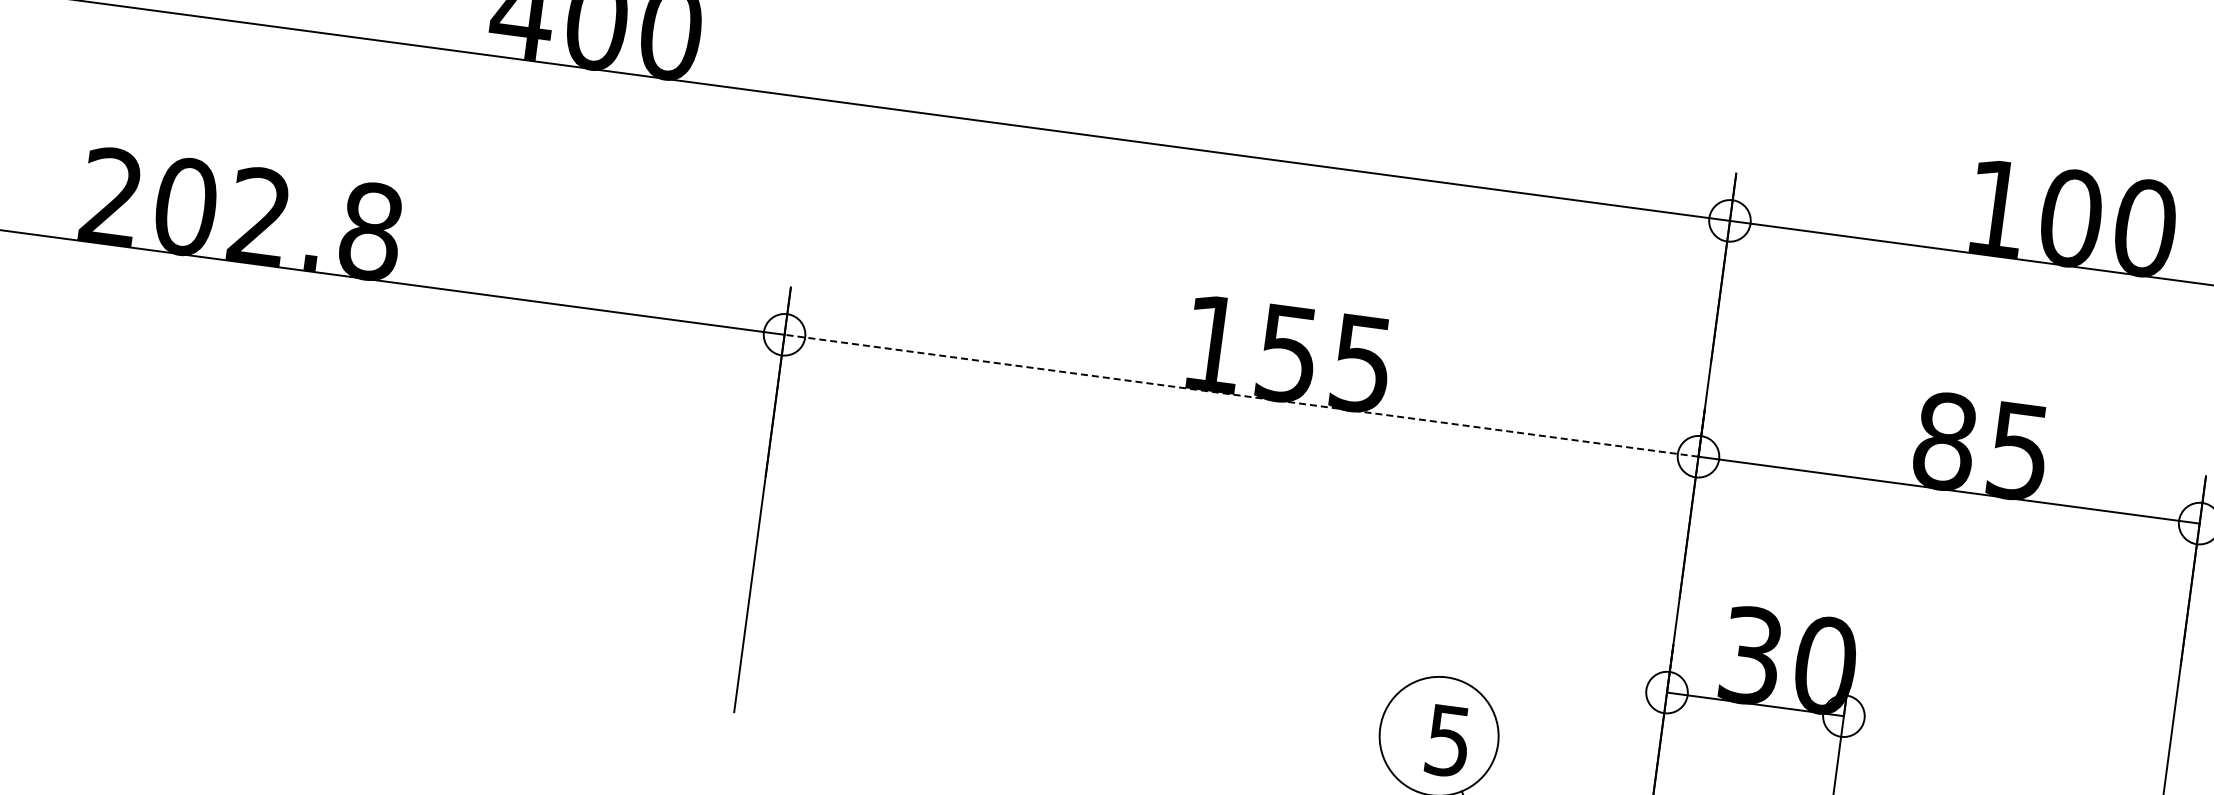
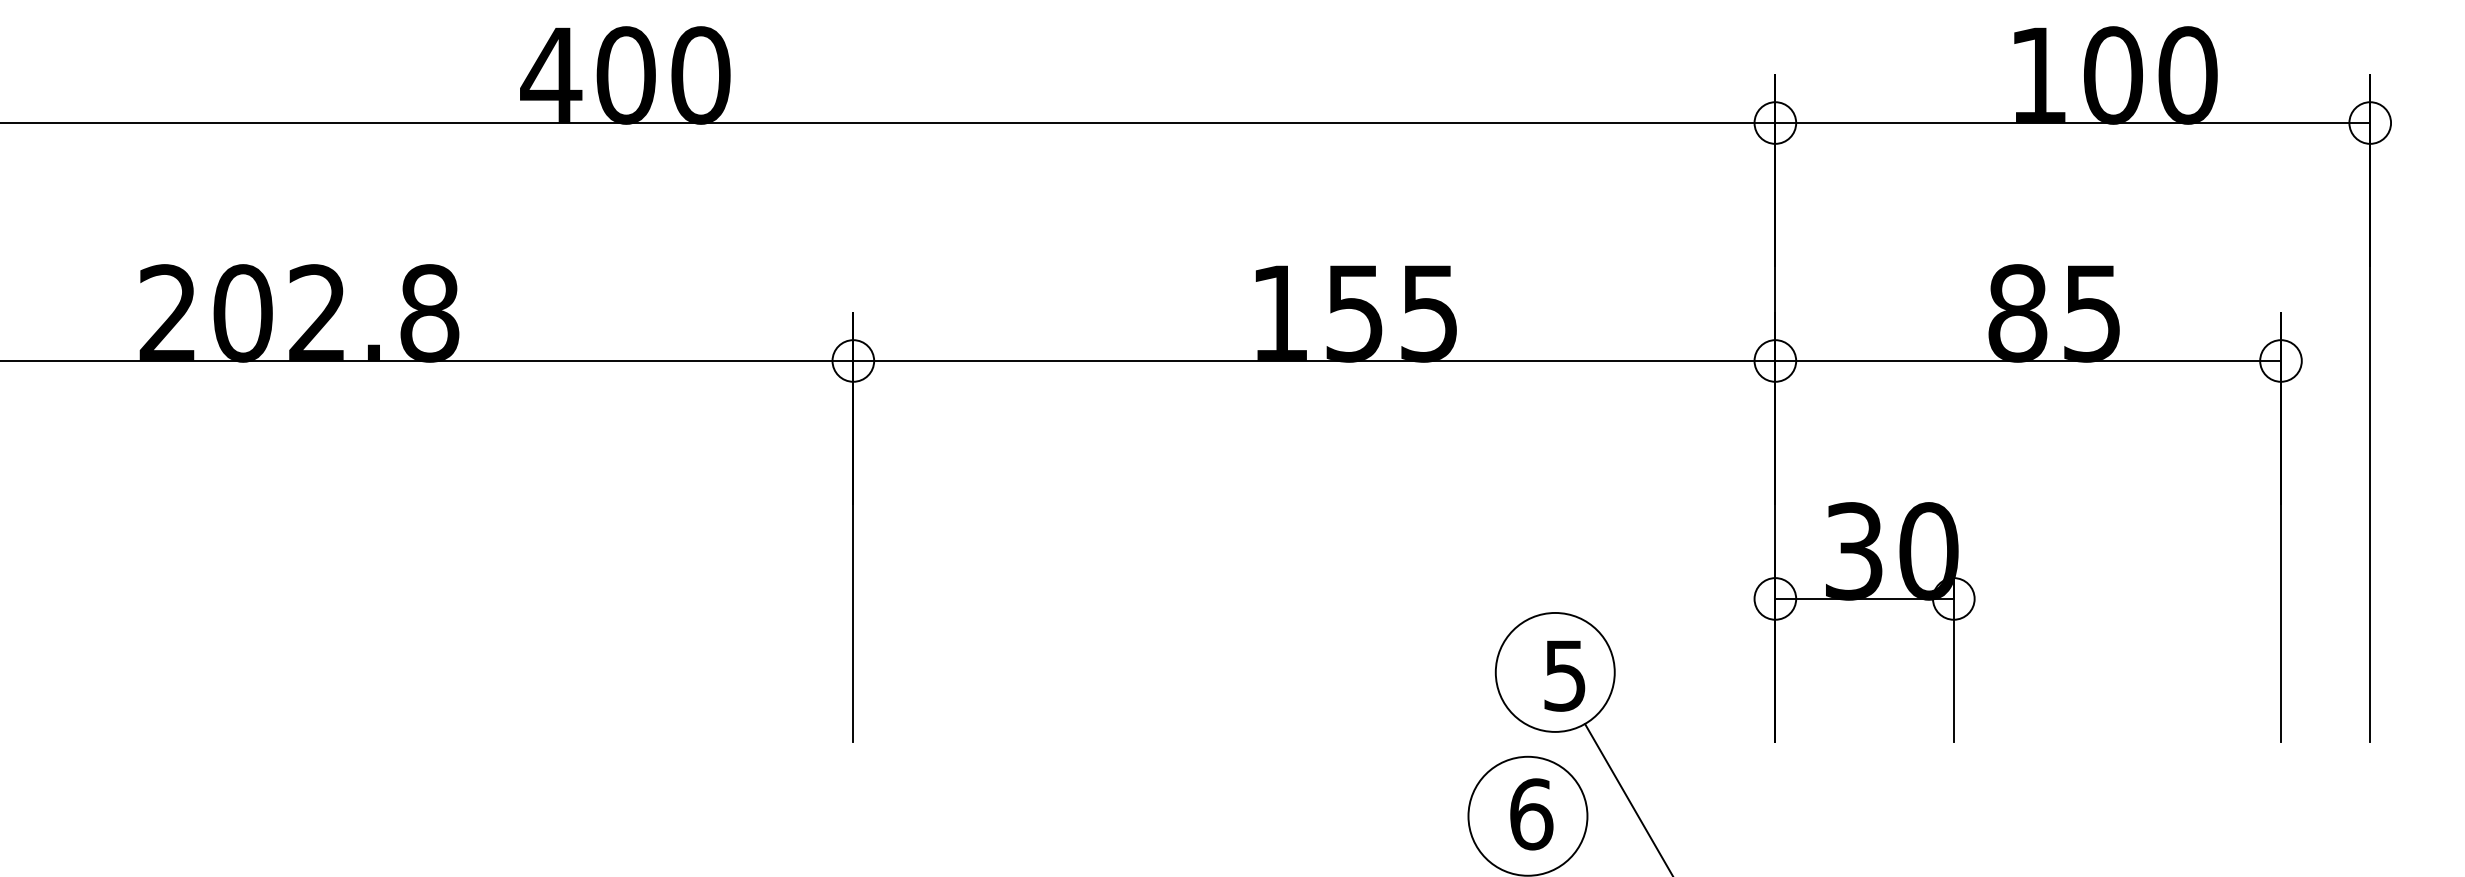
line: (1240, 395) -> (1313, 360), dashed -> solid

